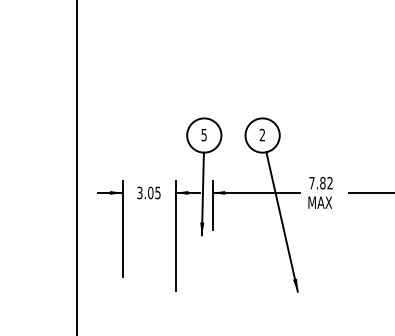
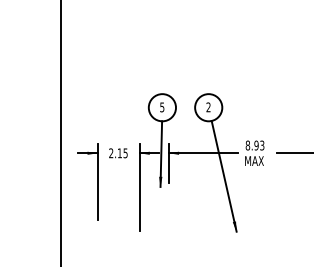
text: (320, 182) -> (254, 145), 7.82 -> 8.93
text: (145, 192) -> (115, 152), 3.05 -> 2.15

